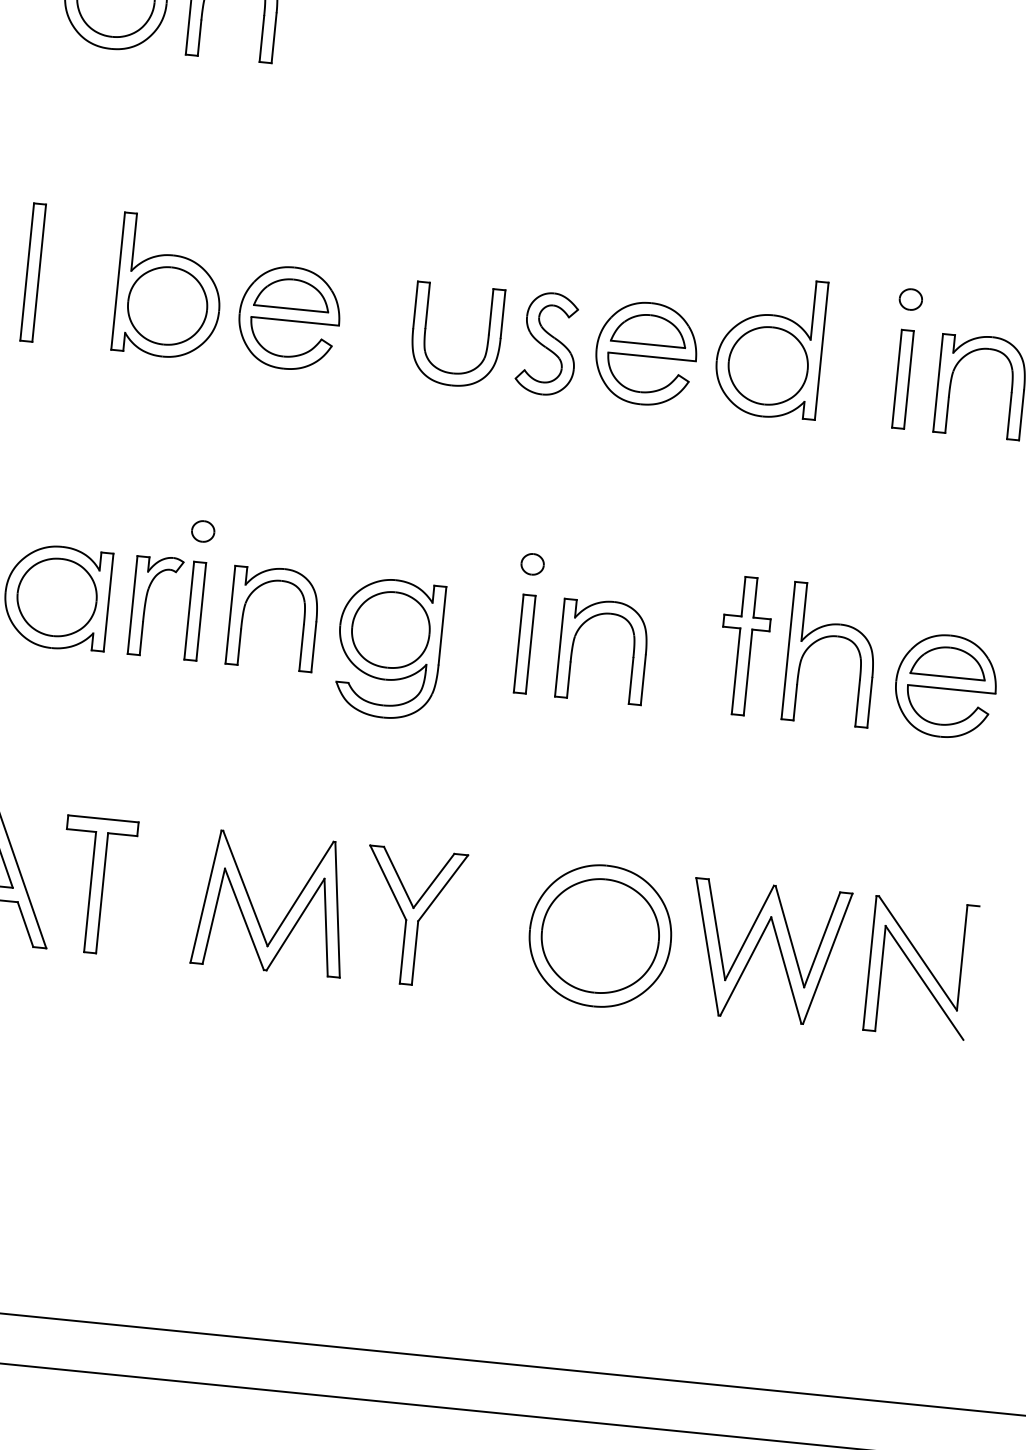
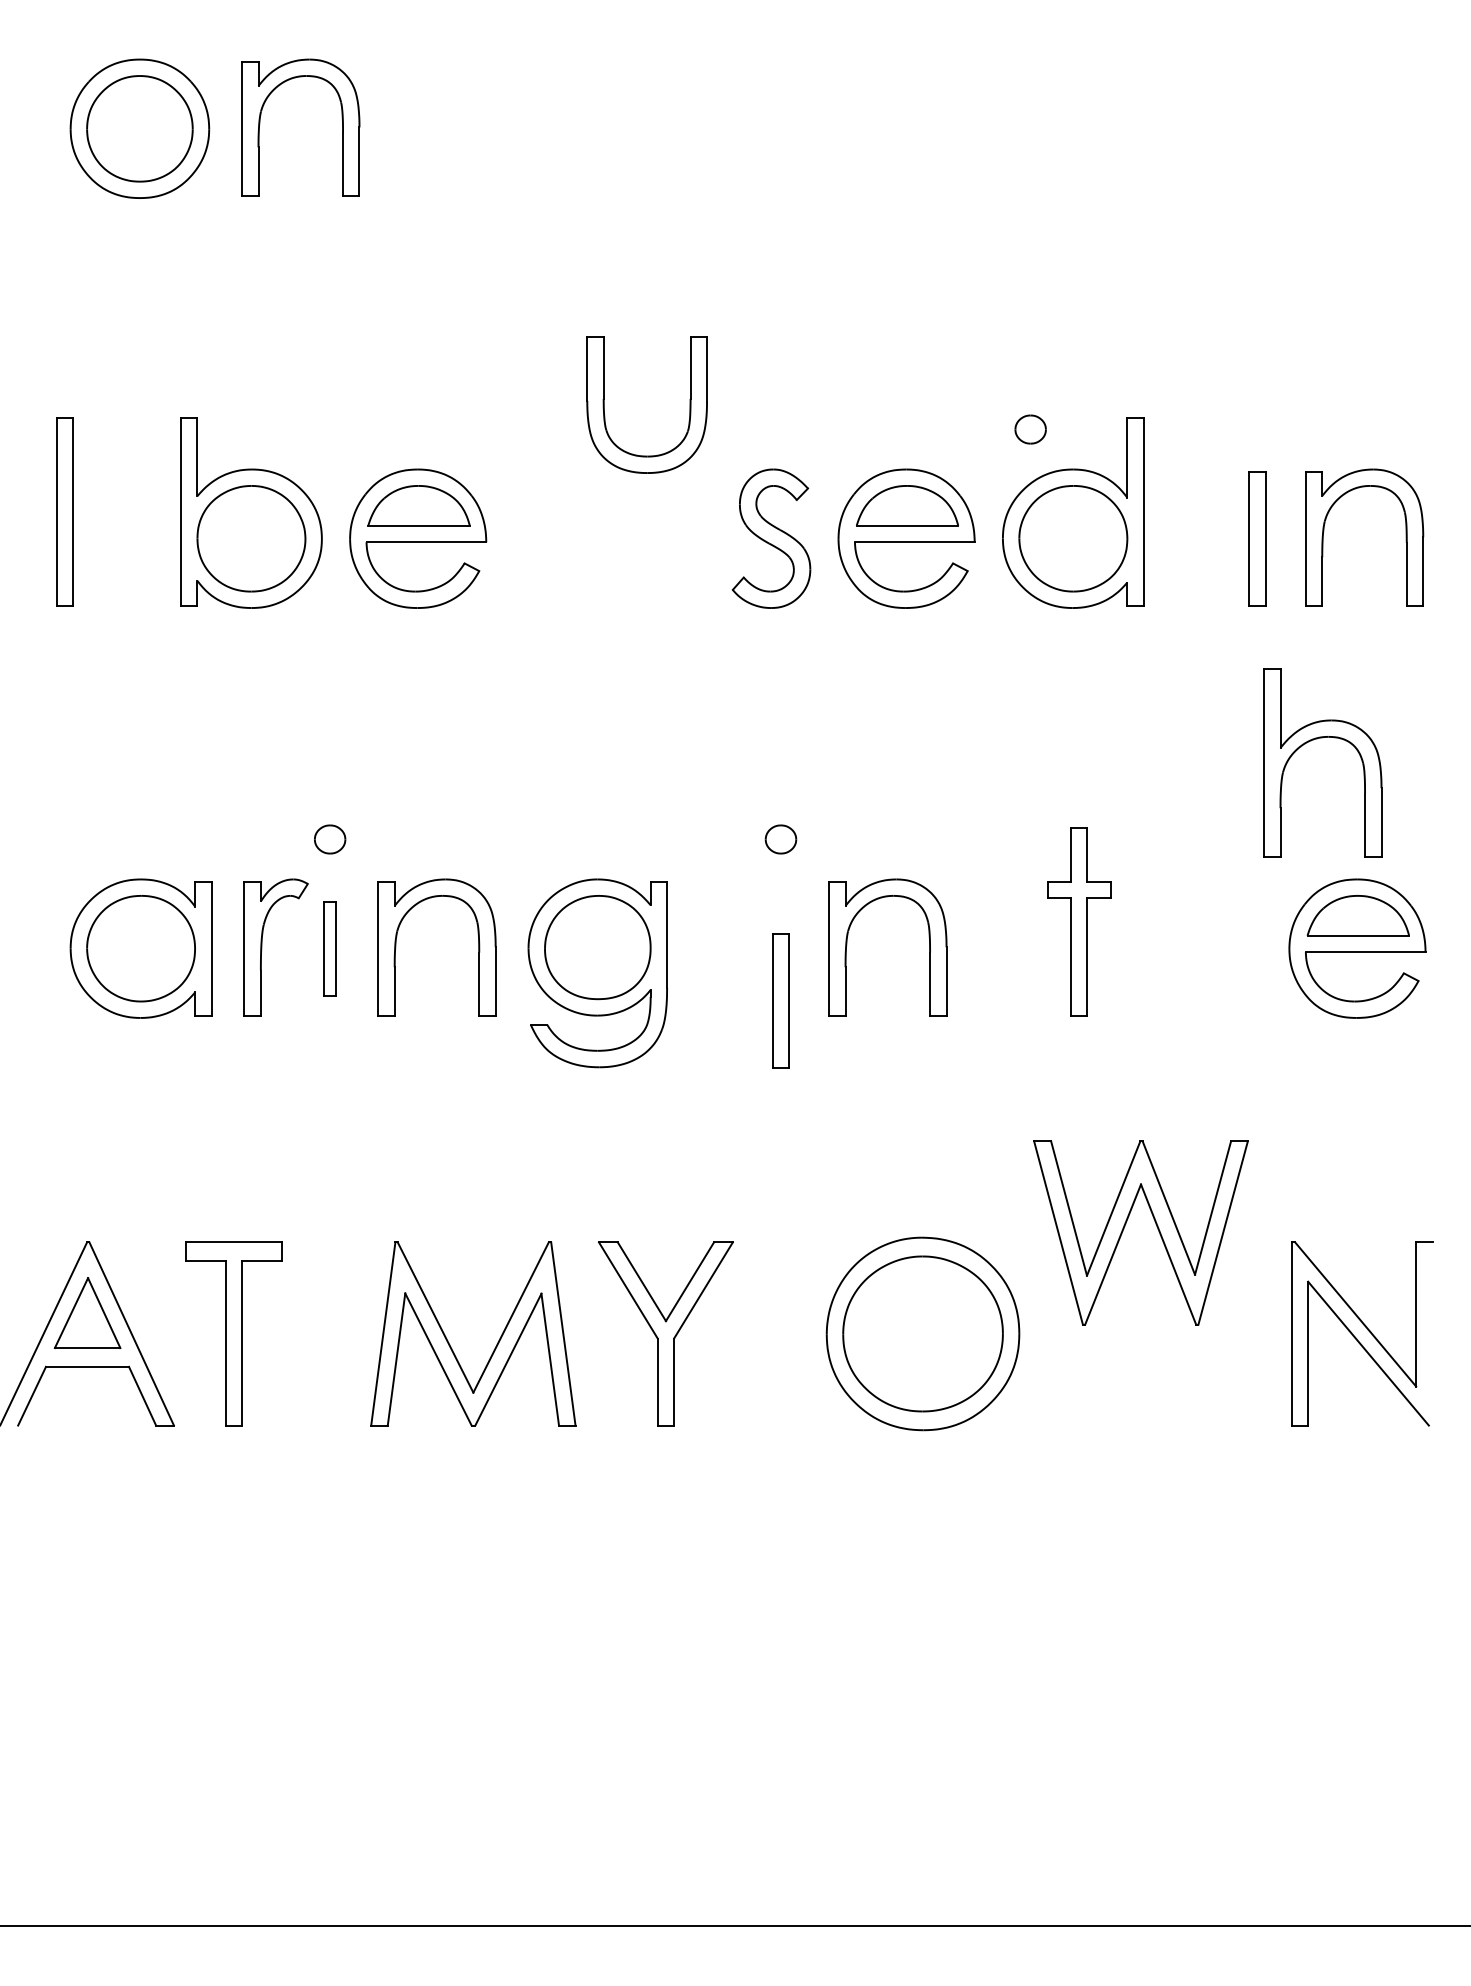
part: (910, 299) -> (1030, 429), moved
part: (425, 332) -> (604, 404), moved
part: (194, 611) -> (329, 948), size x0.7
part: (829, 637) -> (1317, 739), moved
part: (524, 643) -> (780, 1000), moved
part: (757, 945) -> (1126, 1224), moved

